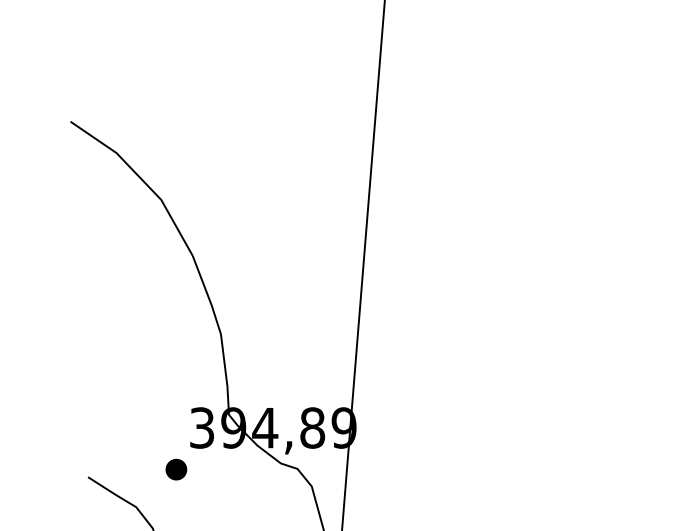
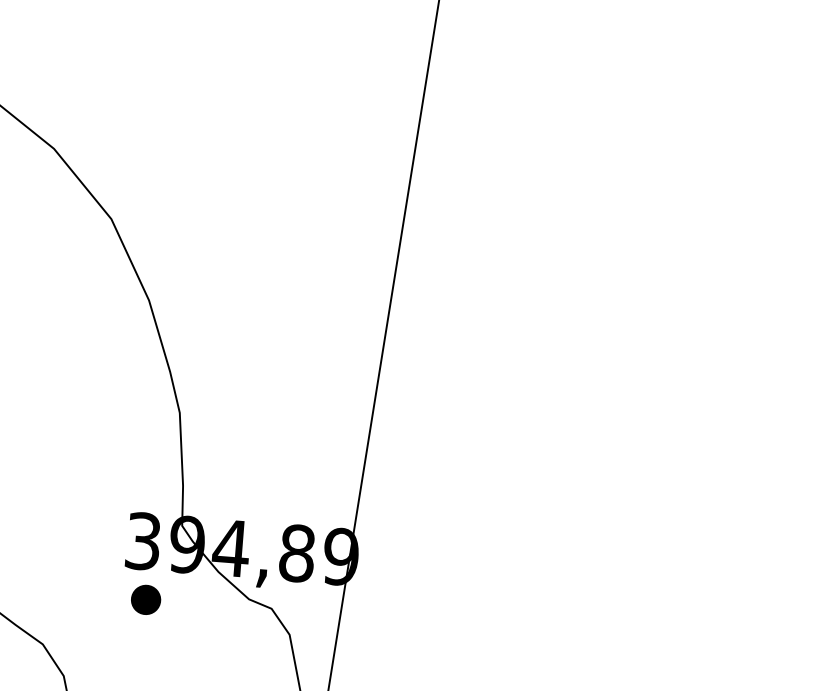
part: (176, 469) -> (146, 599), moved

